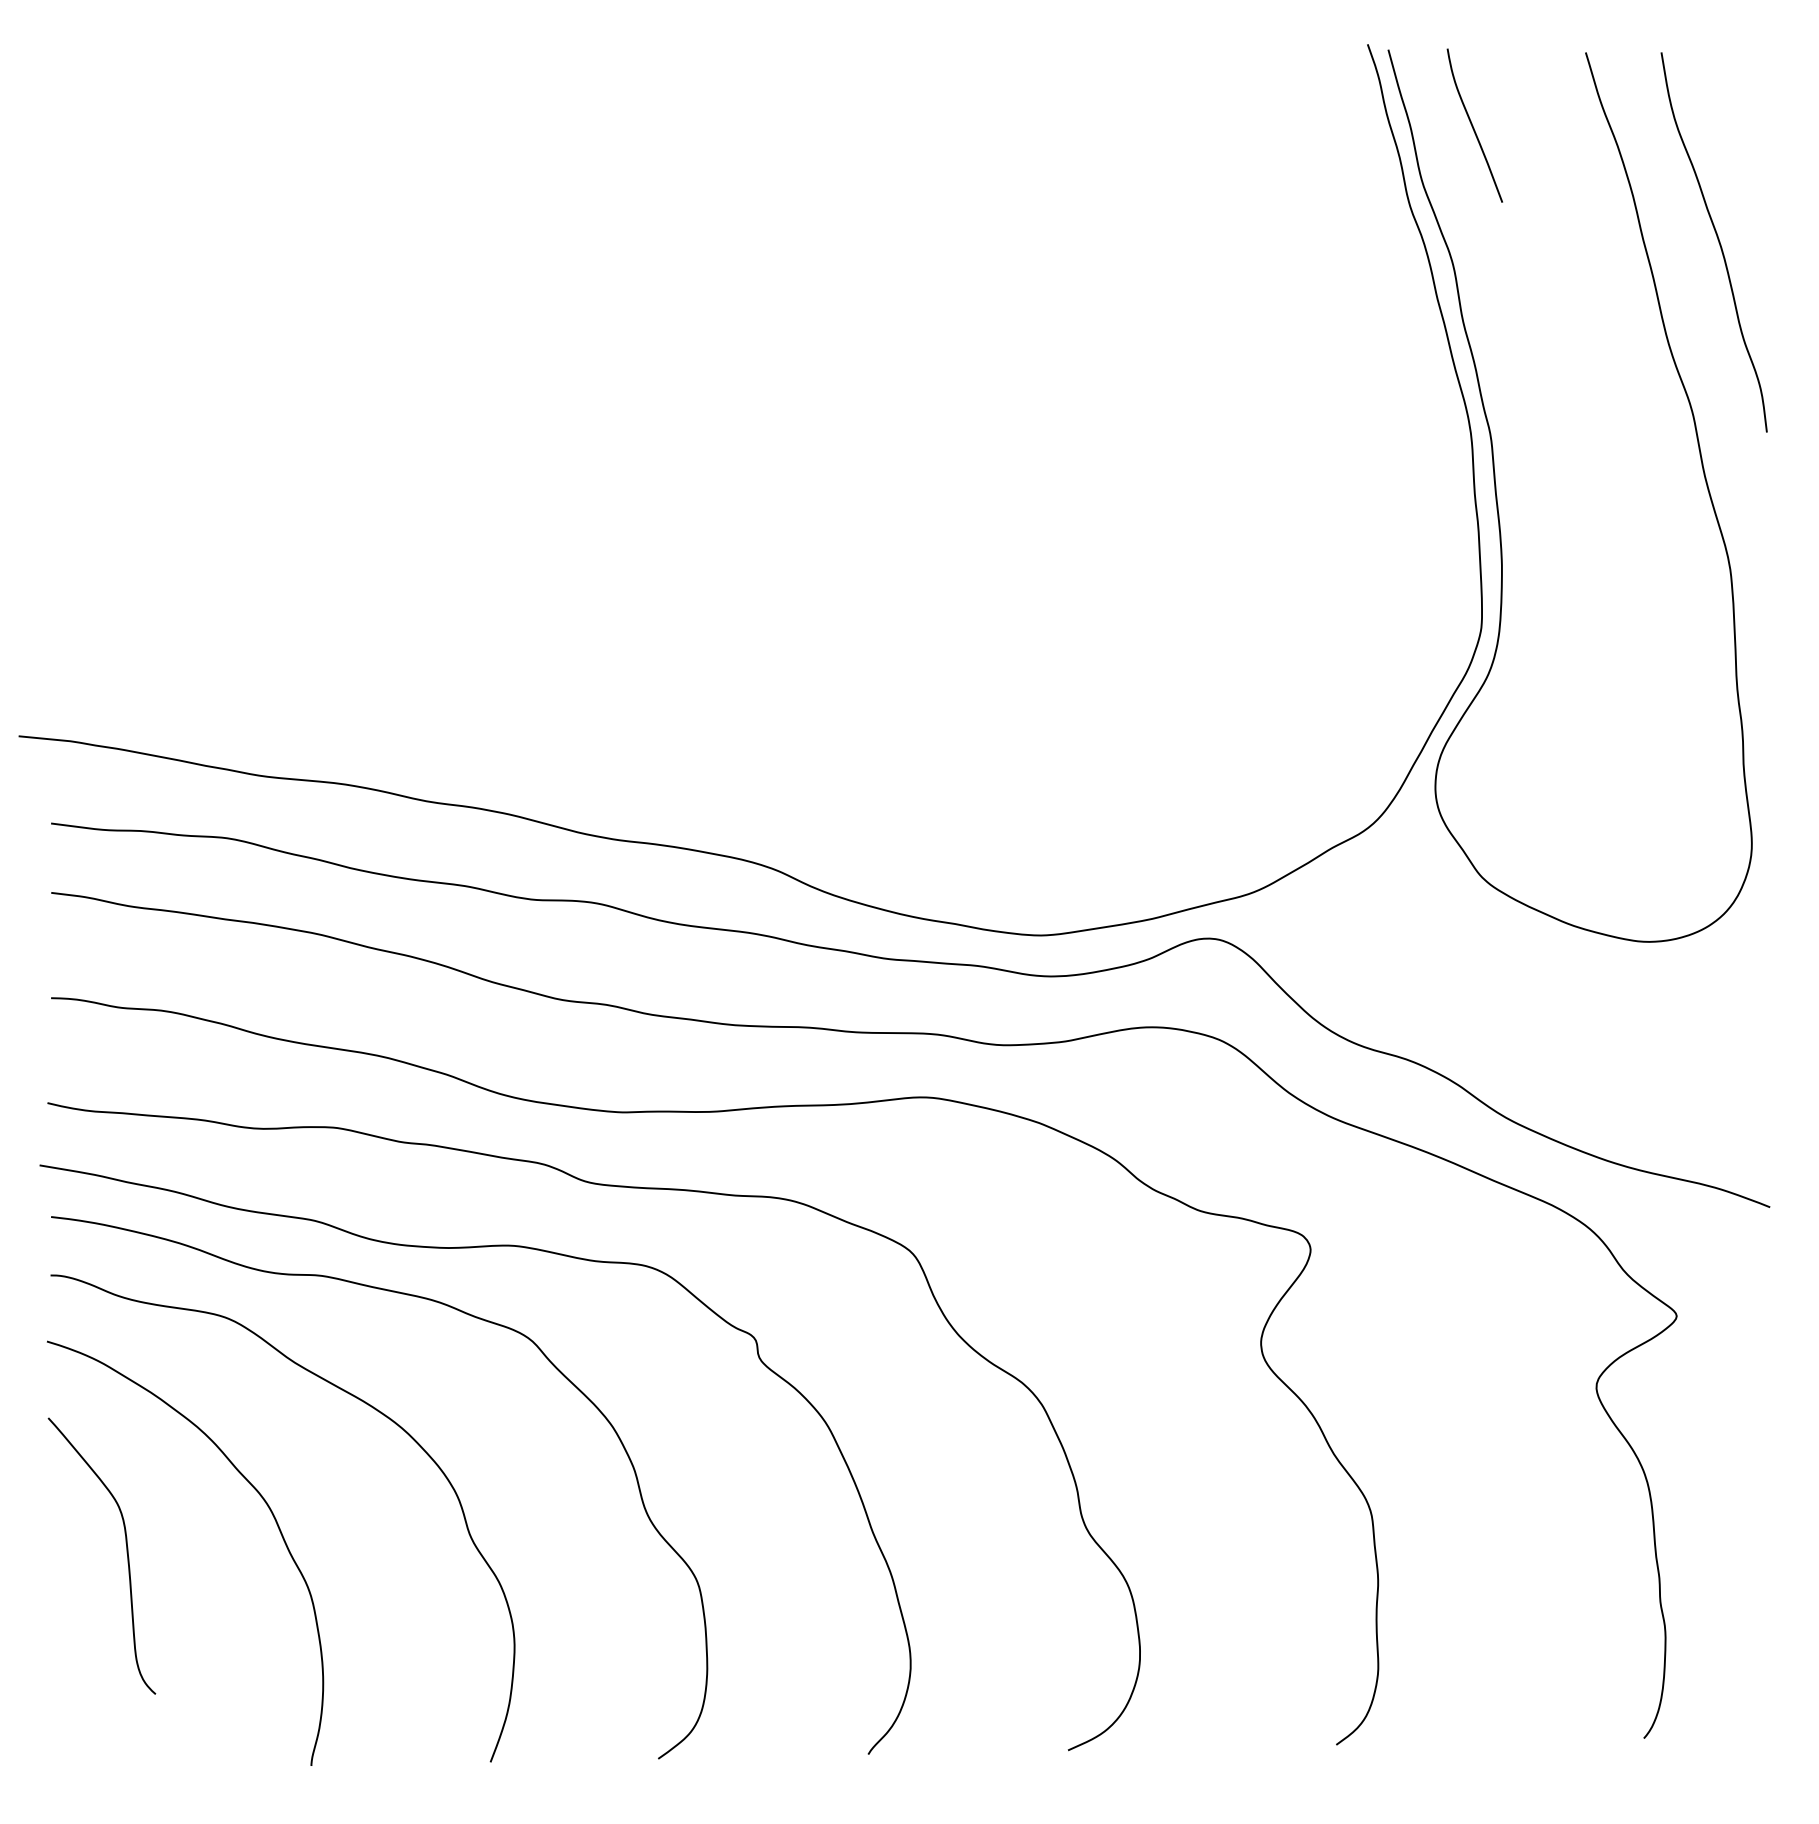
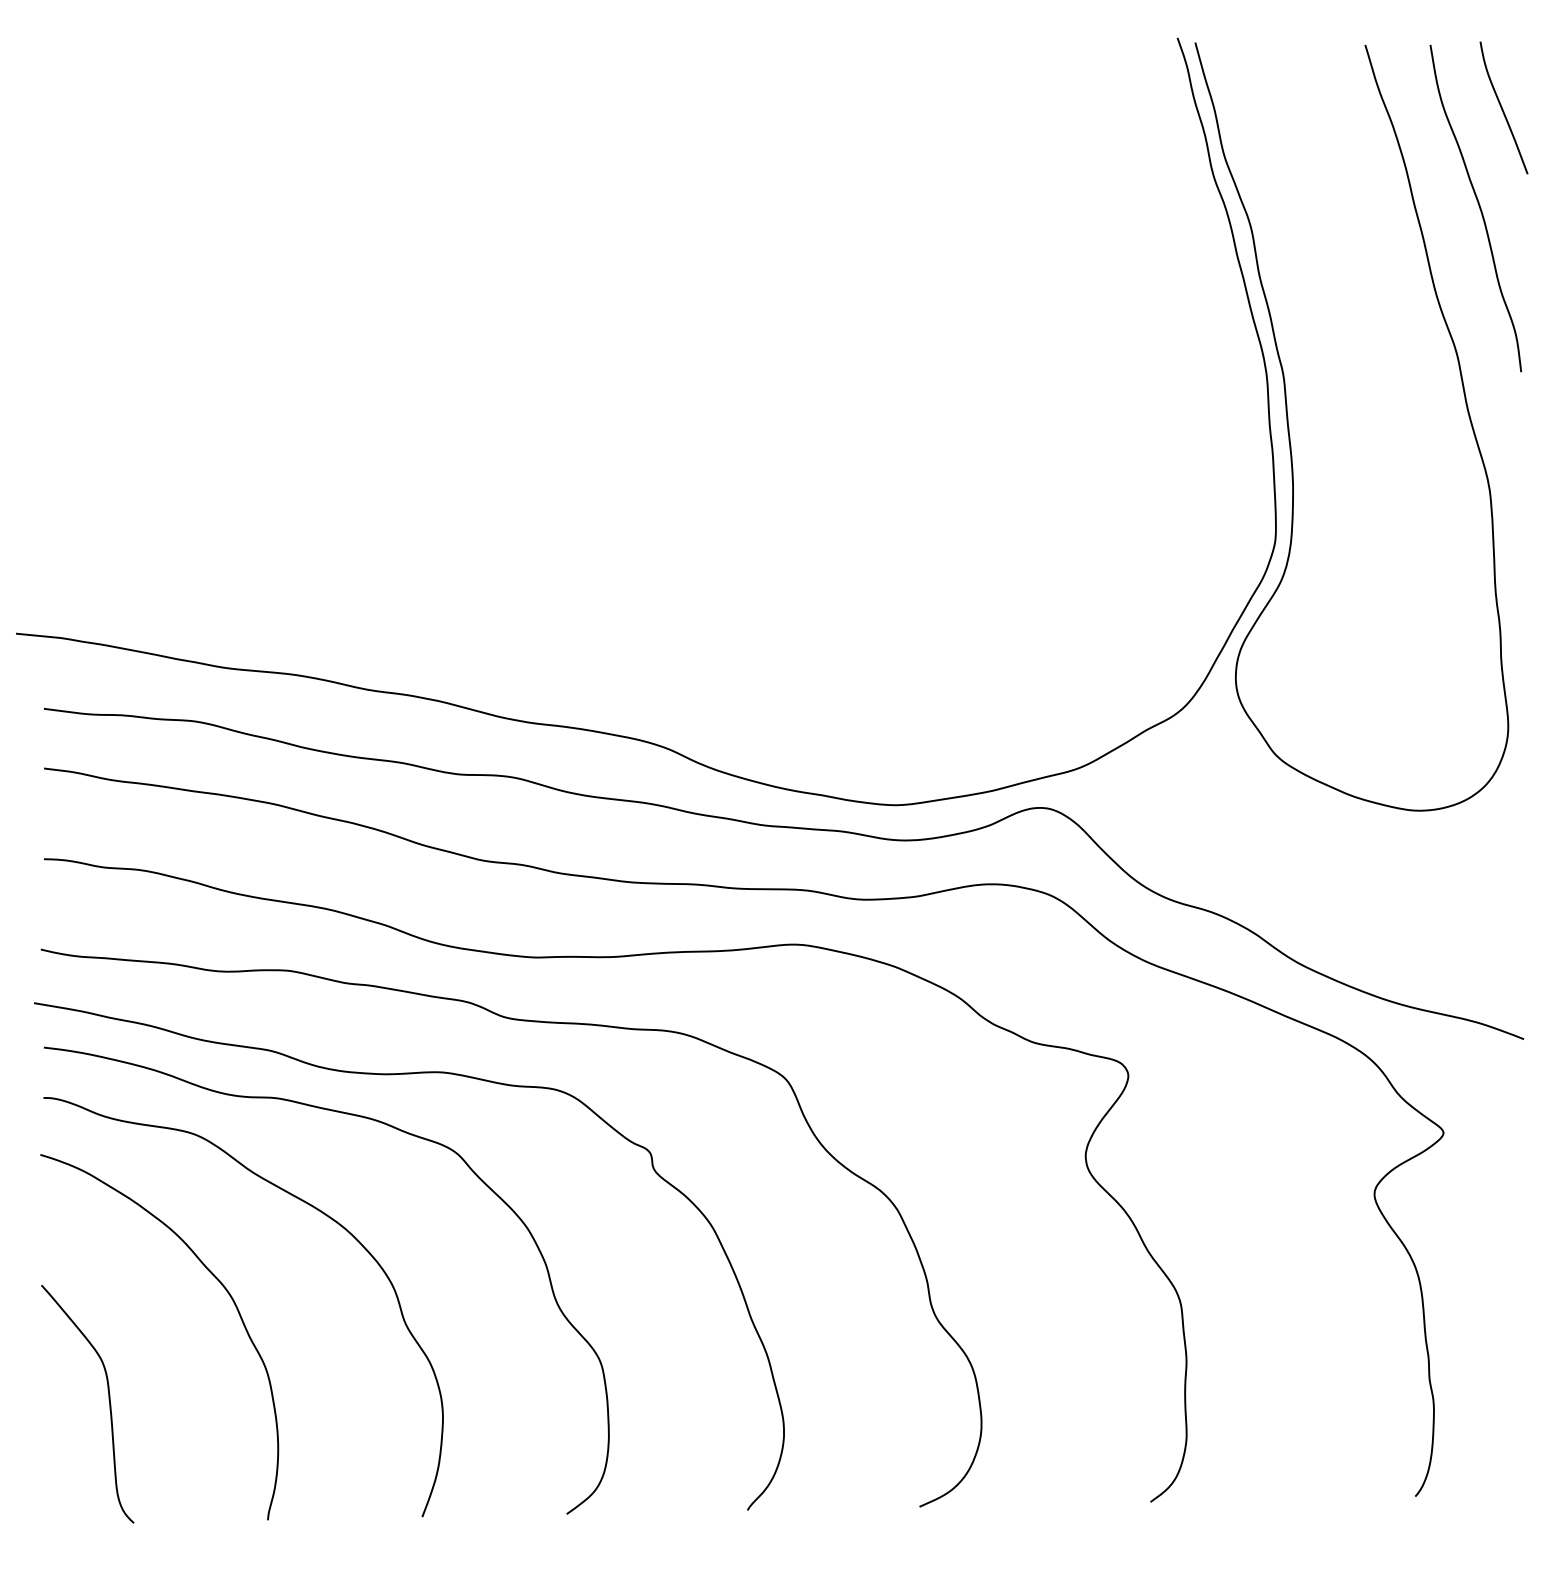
curve: (1473, 125) -> (1502, 107), moved
curve: (126, 1553) -> (108, 1401), moved

